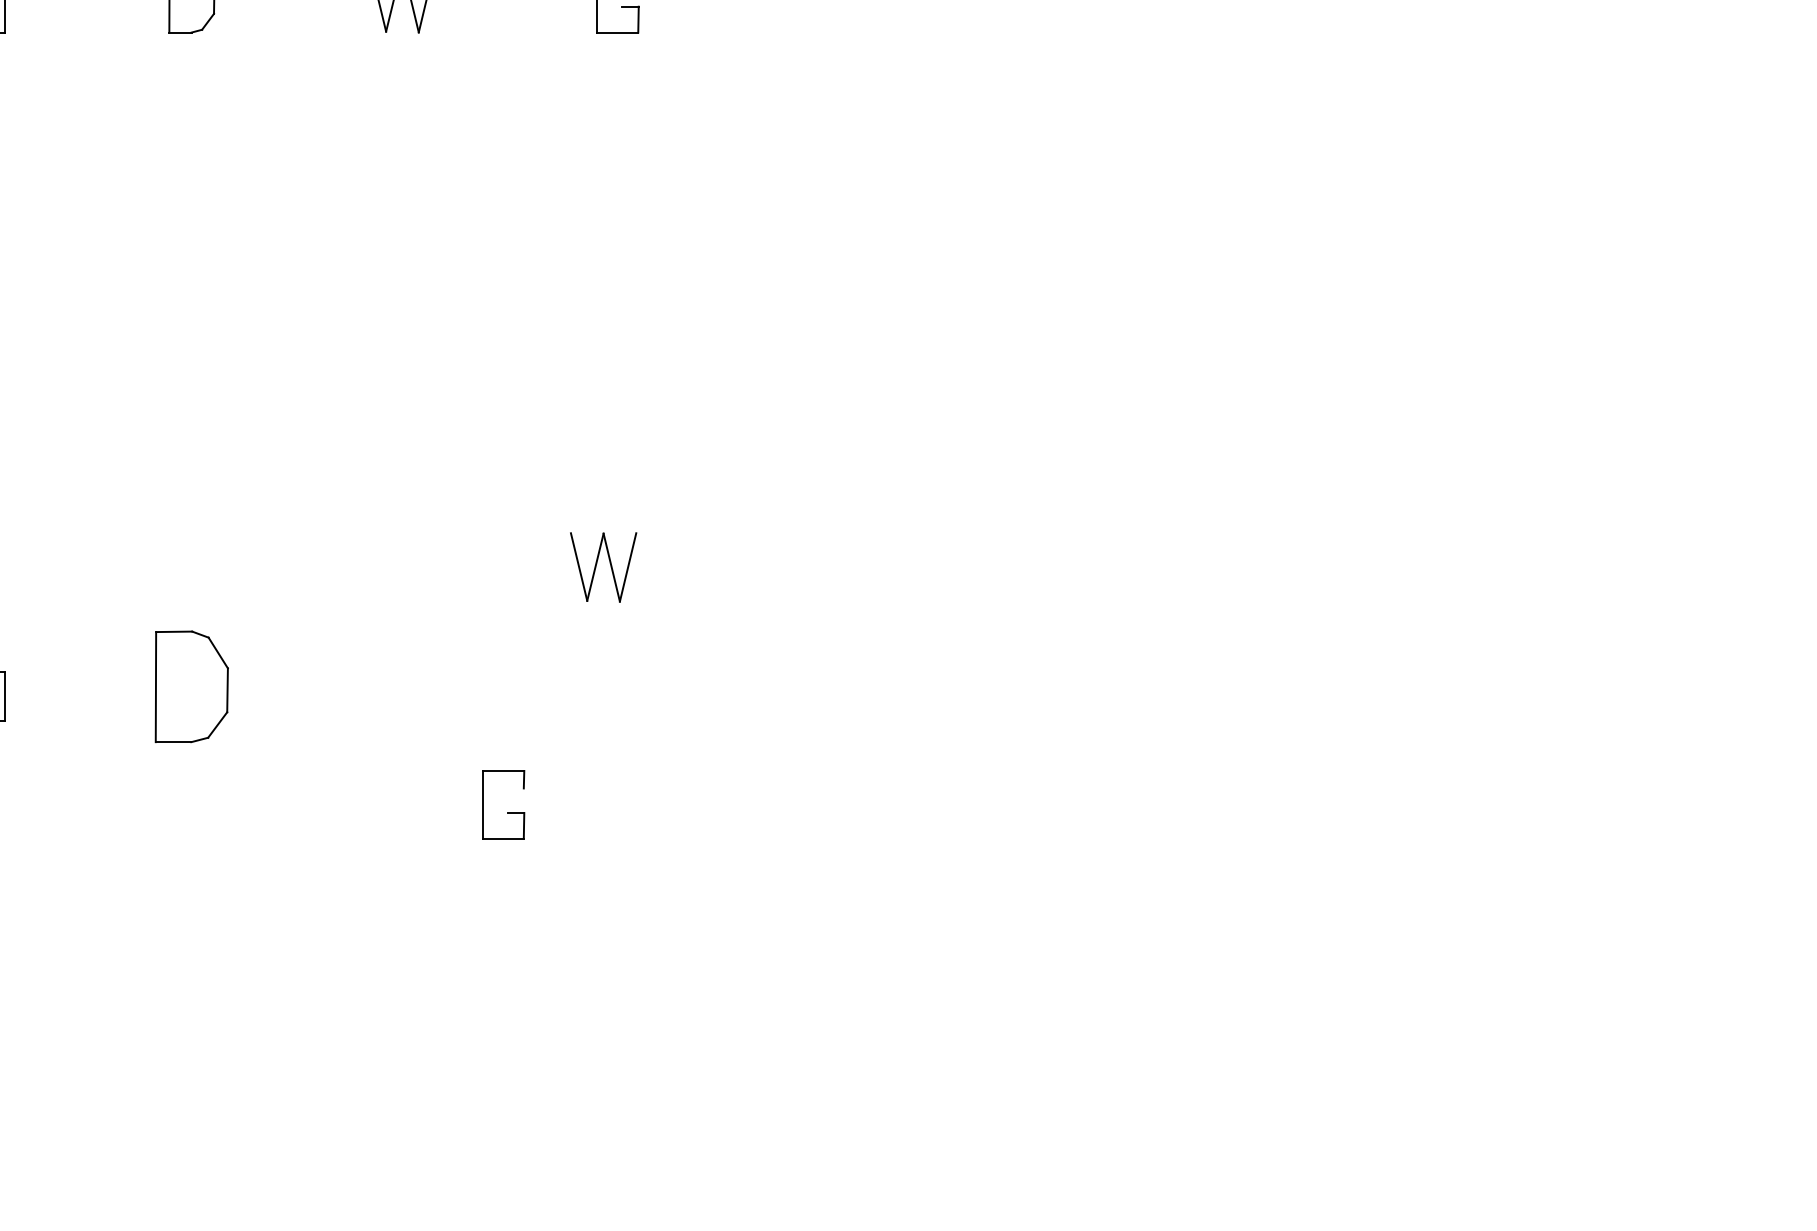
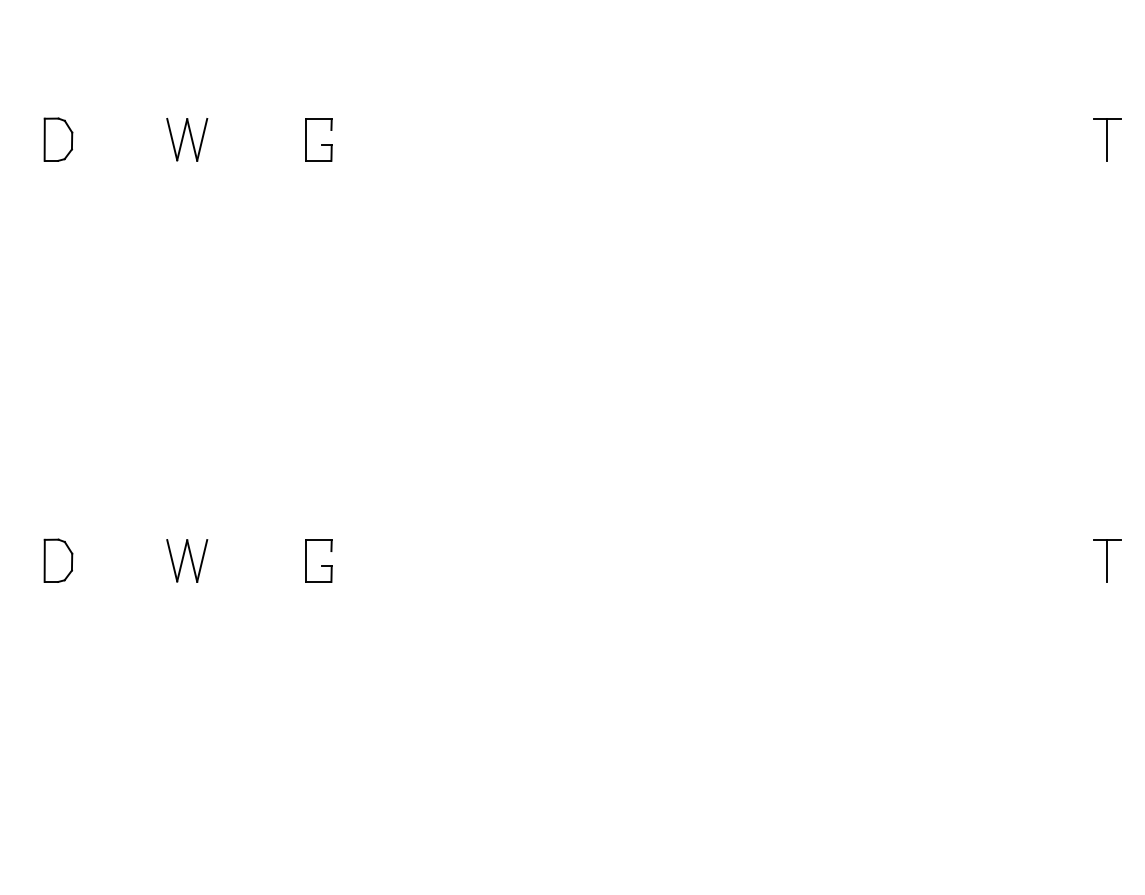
part: (604, 566) -> (187, 560), moved
part: (191, 686) -> (58, 560), size x0.62
part: (502, 803) -> (318, 560), moved

